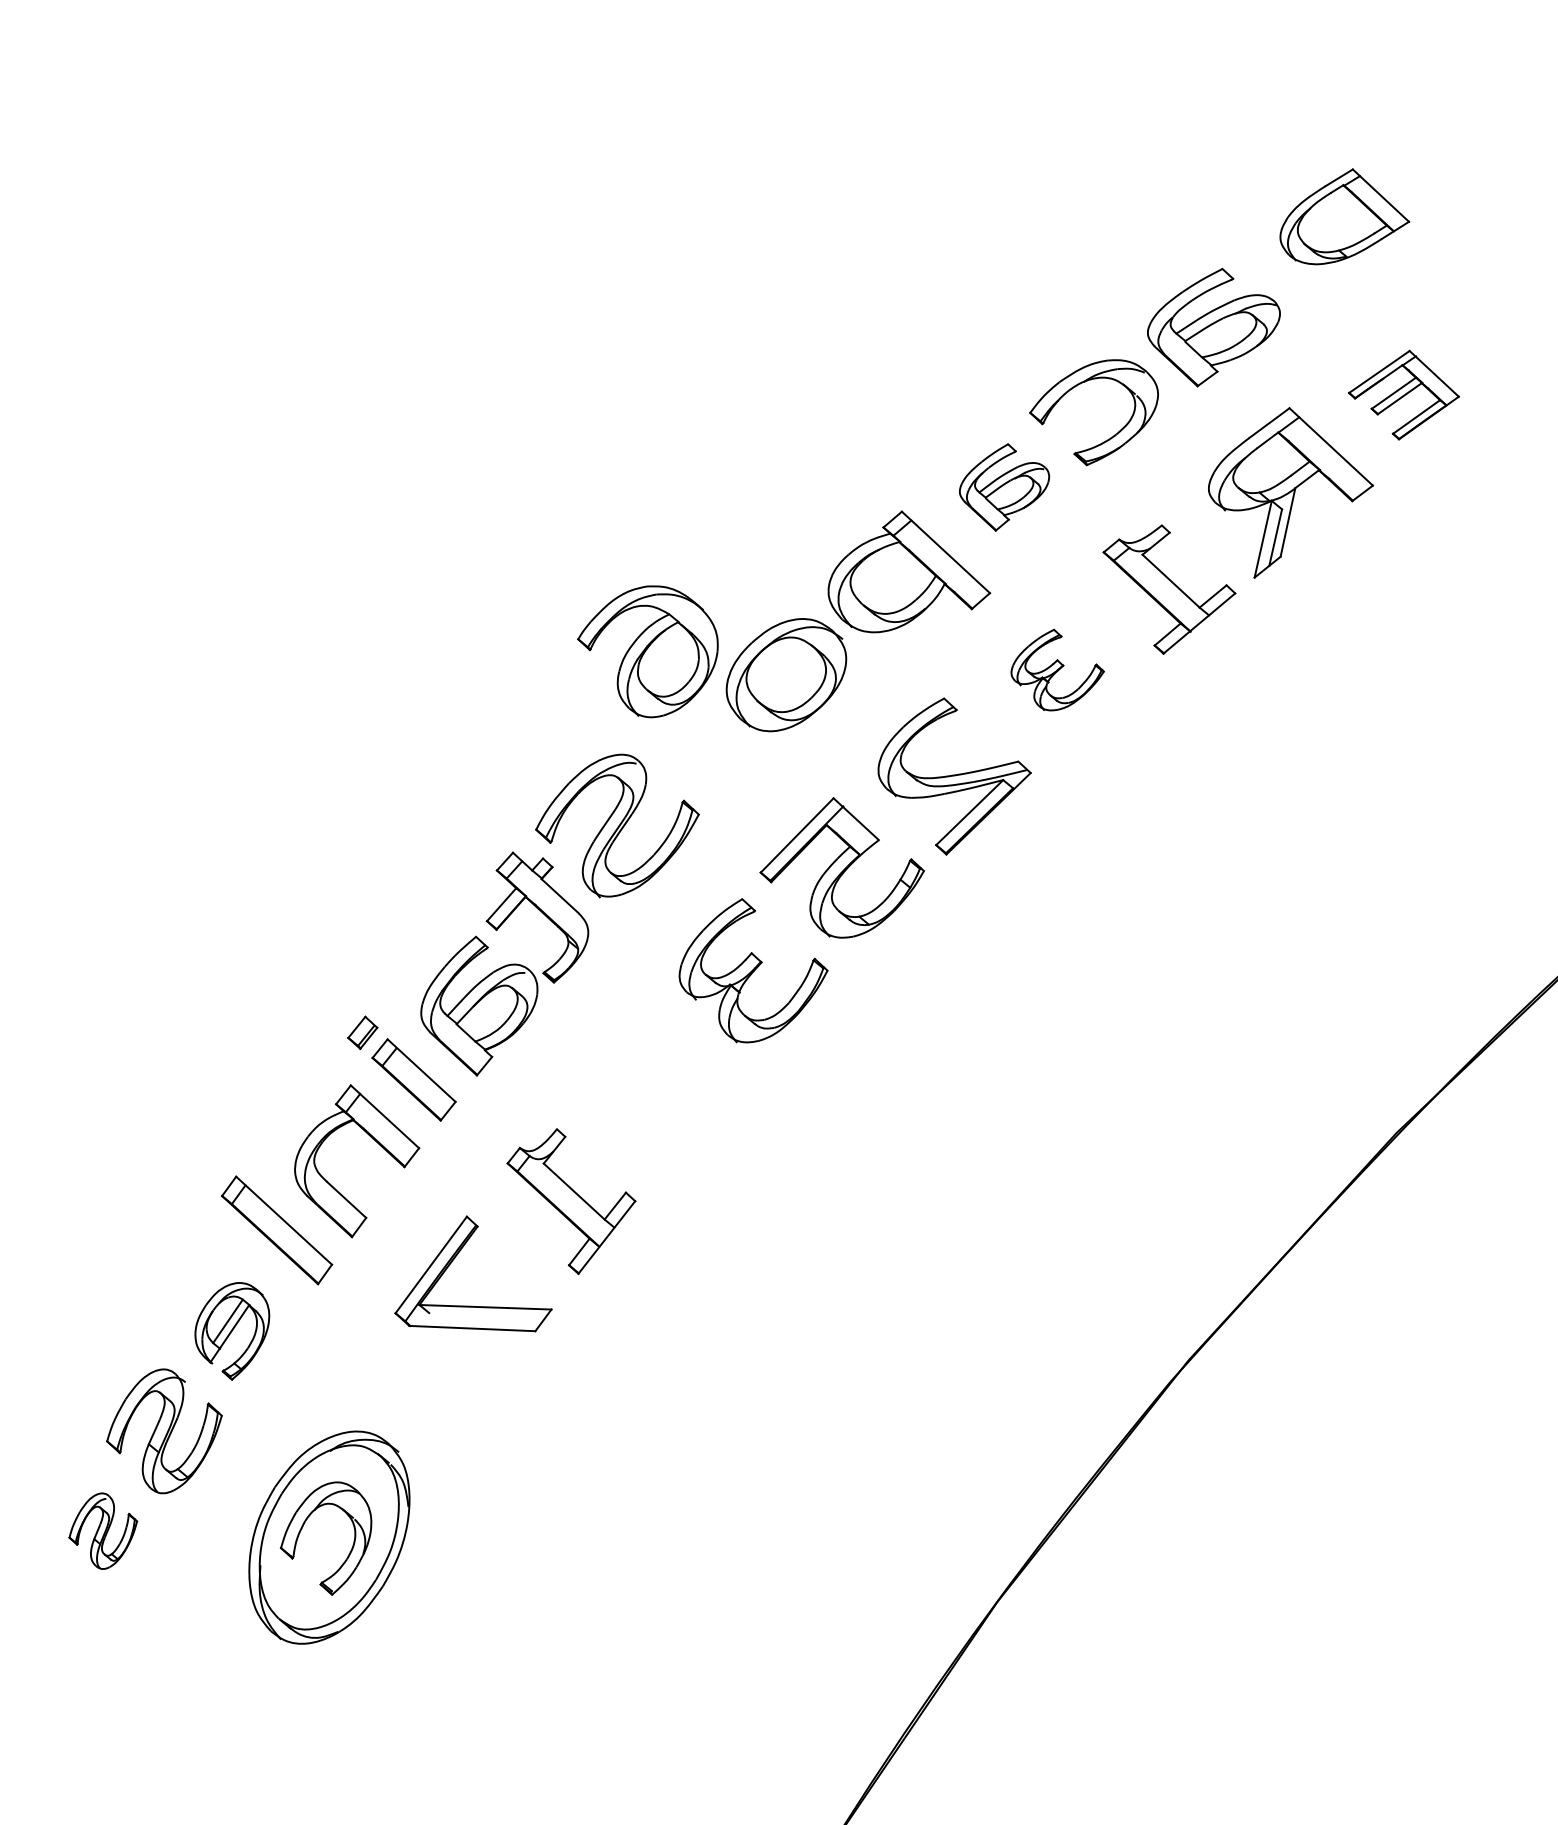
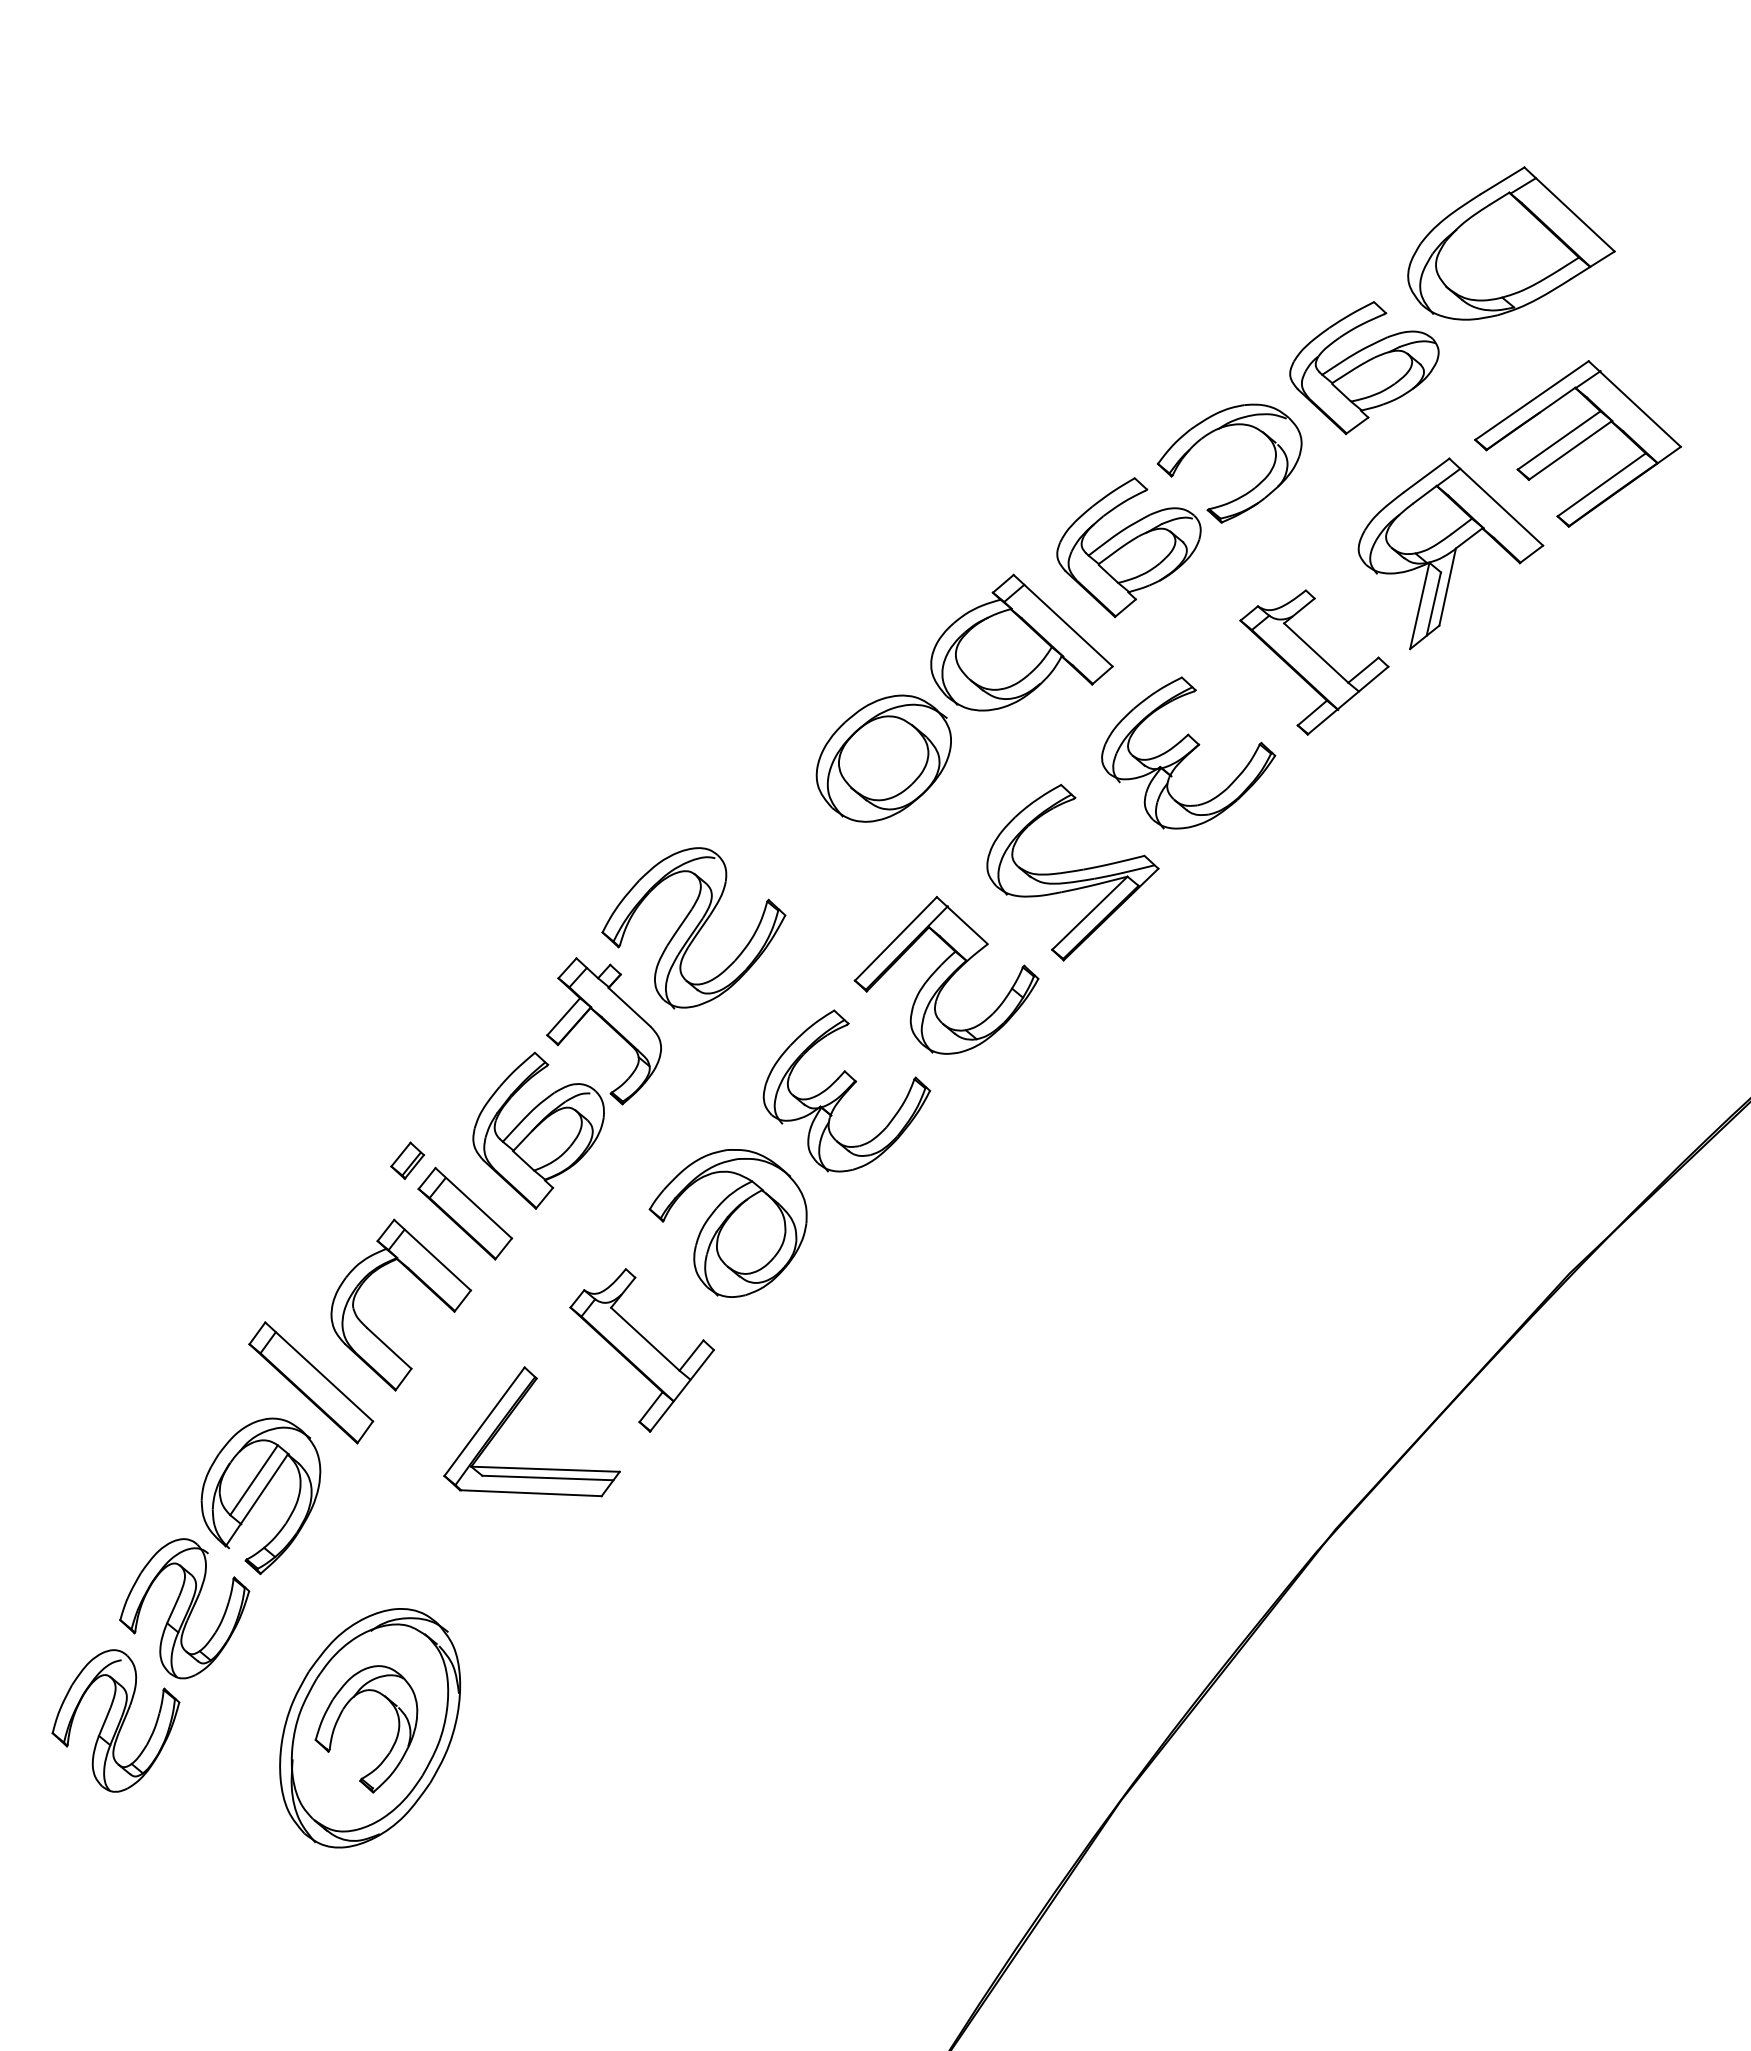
part: (1344, 216) -> (1511, 243), size x1.43
part: (1403, 394) -> (1577, 443), size x1.67
part: (1004, 487) -> (1128, 547), size x1.43
part: (647, 651) -> (727, 1223), moved
part: (1057, 669) -> (1188, 752), size x1.67
line: (487, 1314) -> (547, 1477), added
part: (231, 1331) -> (260, 1496), size x1.43
part: (102, 1530) -> (115, 1720), size x1.67

